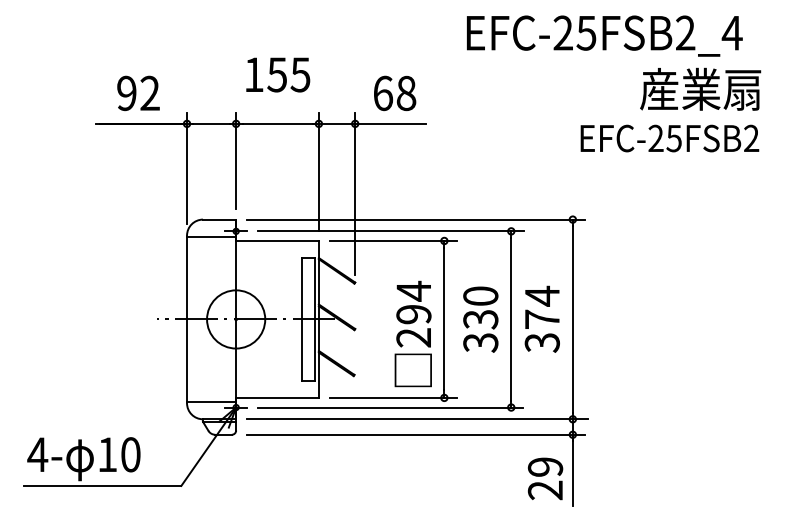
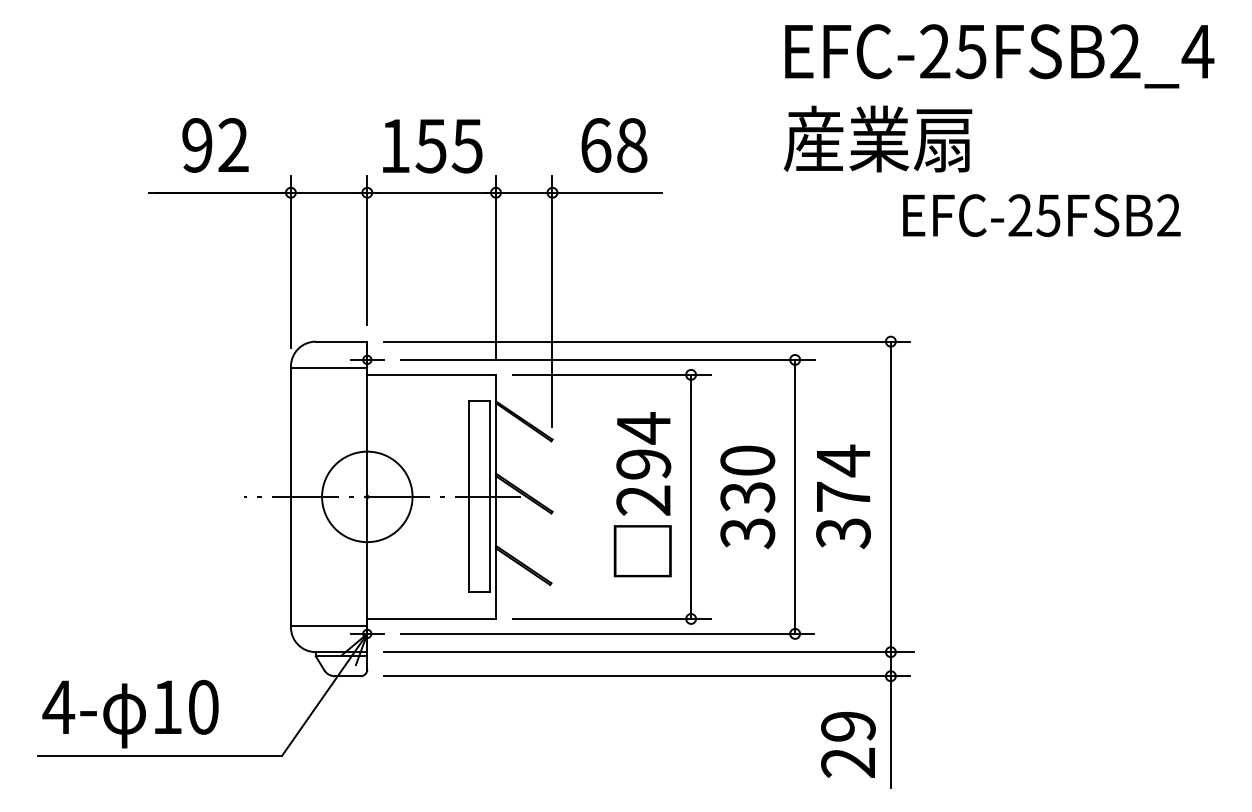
text: (604, 35) -> (999, 55), moved
text: (278, 74) -> (433, 145), moved
text: (700, 88) -> (877, 137), moved
text: (412, 333) -> (641, 493), moved

